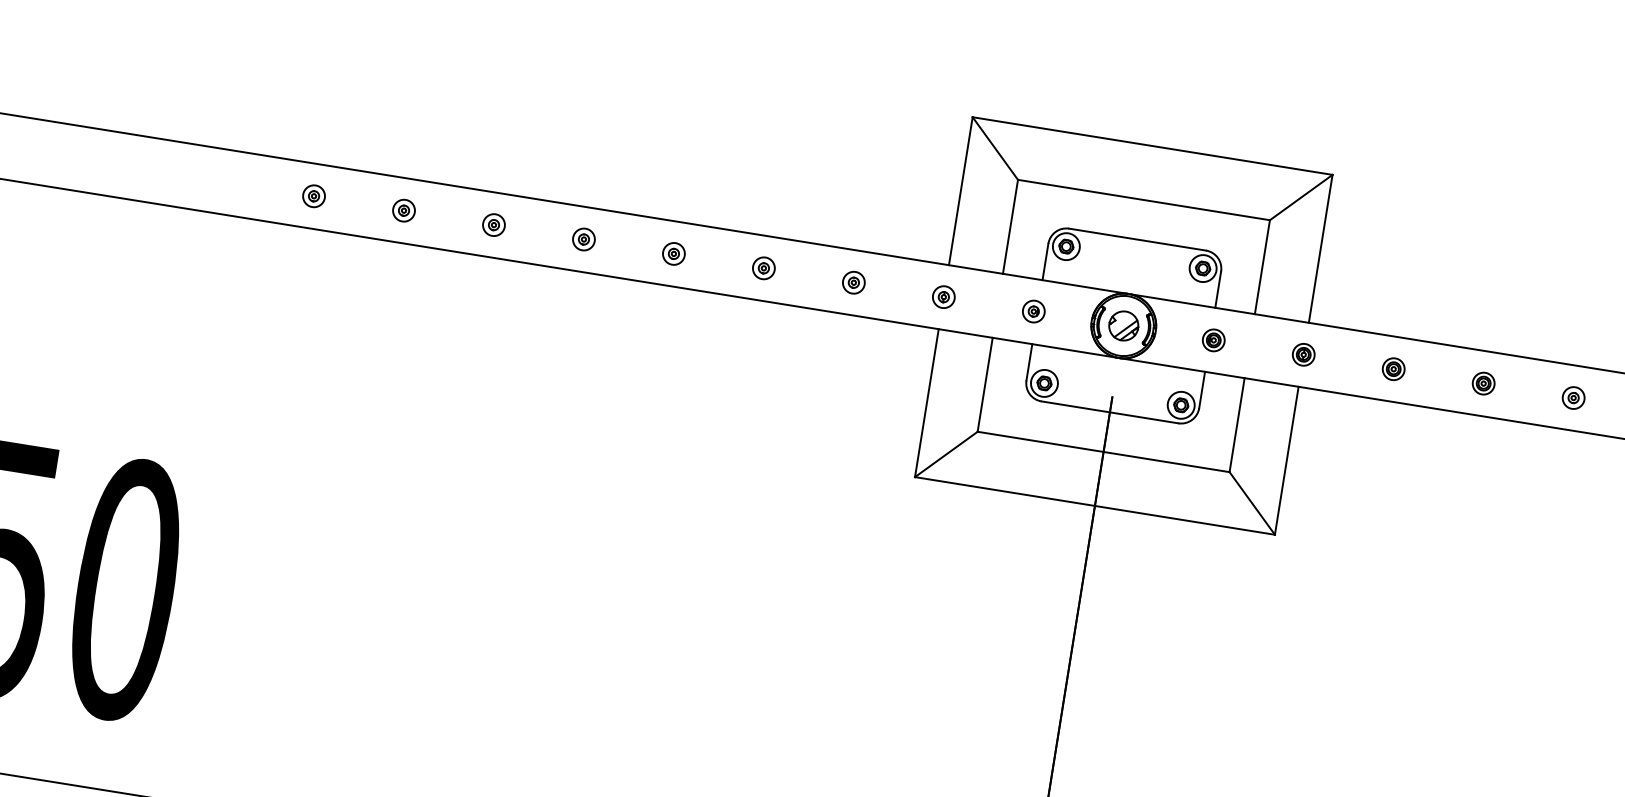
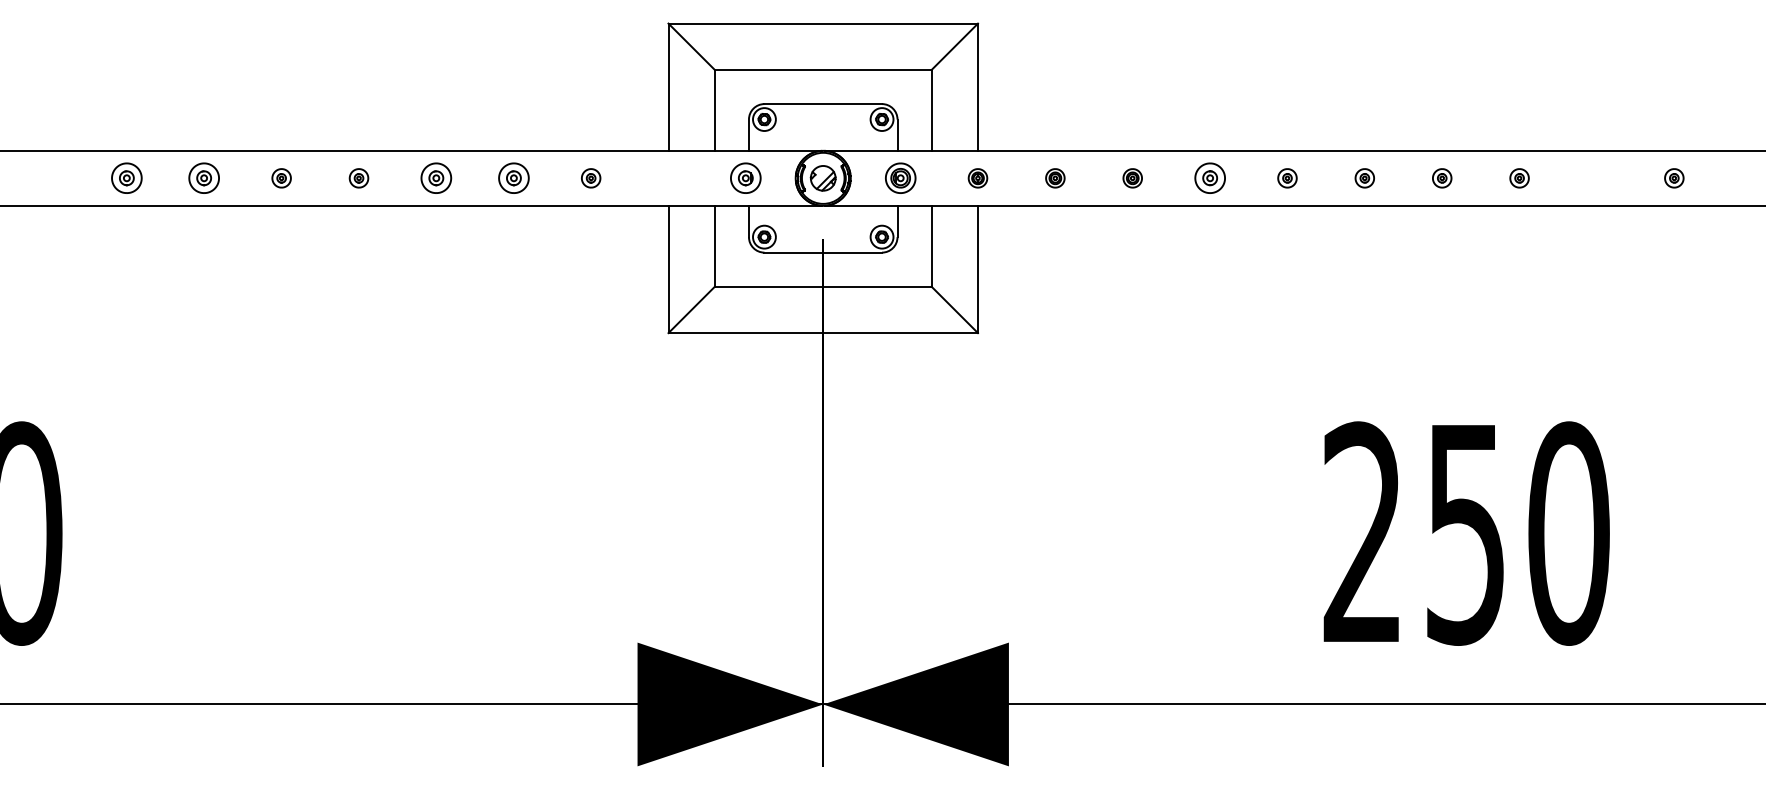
part: (313, 196) -> (126, 178), size x1.6
part: (404, 210) -> (204, 178), size x1.6
part: (674, 254) -> (436, 178), size x1.6
part: (763, 268) -> (513, 178), size x1.6
part: (943, 297) -> (668, 178), removed
part: (1033, 311) -> (745, 178), size x1.6
part: (1213, 340) -> (900, 178), size x1.6
part: (1572, 398) -> (1209, 178), size x1.6

